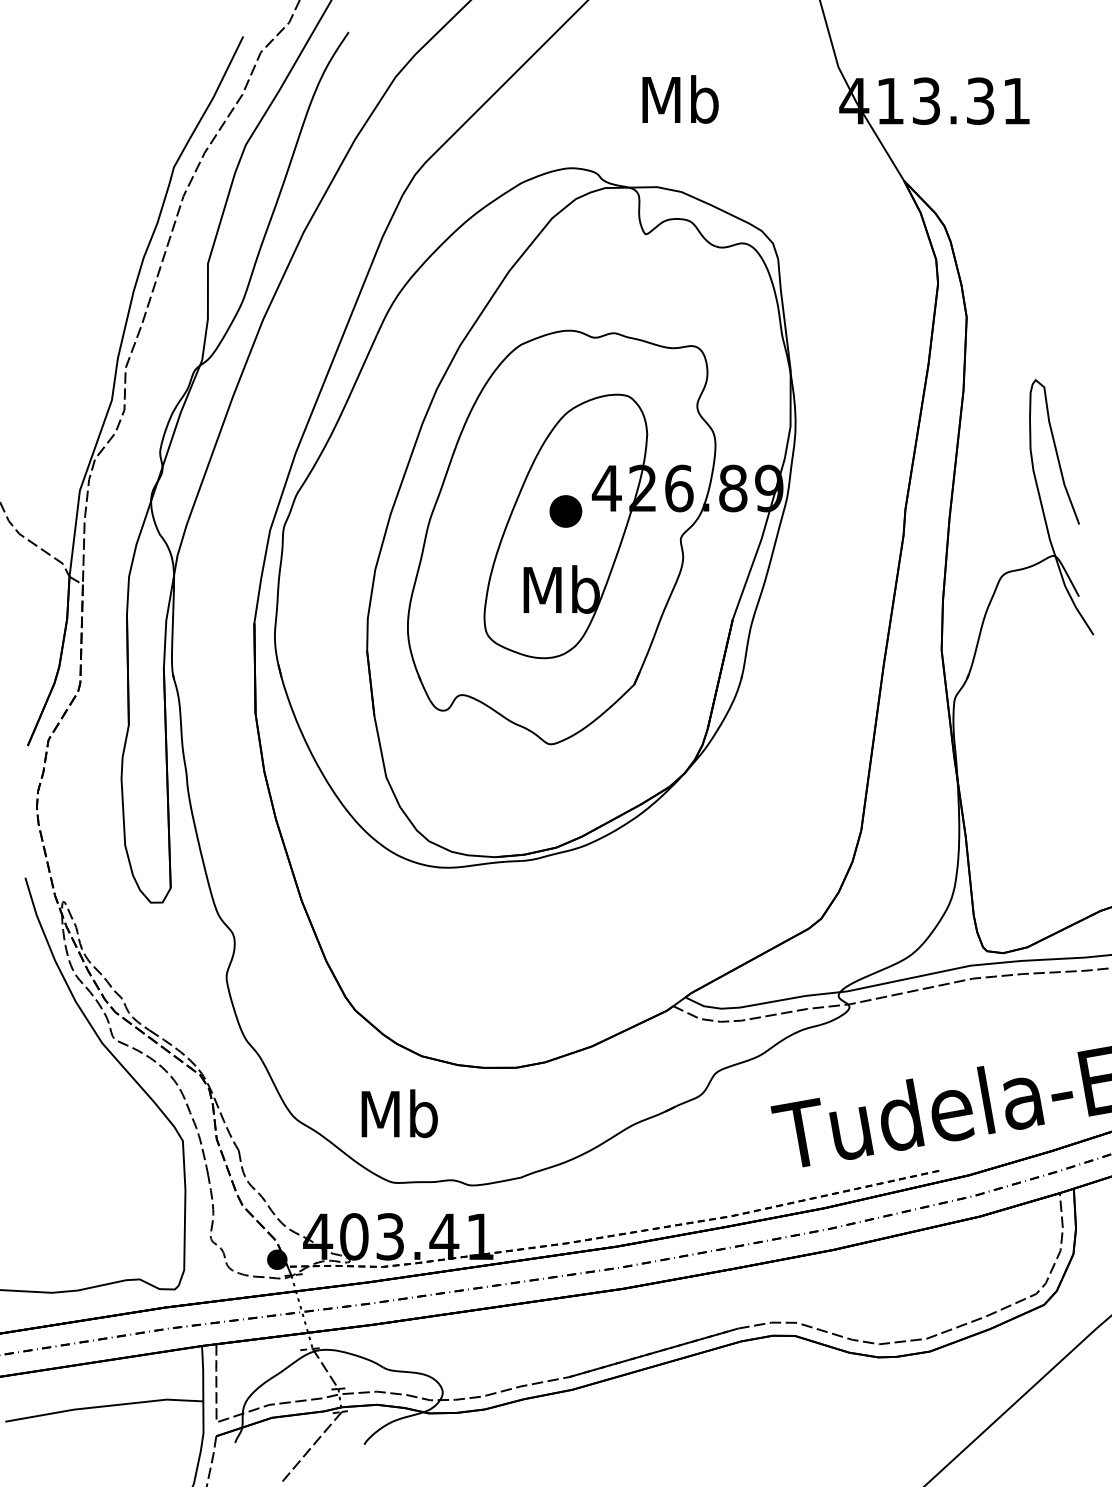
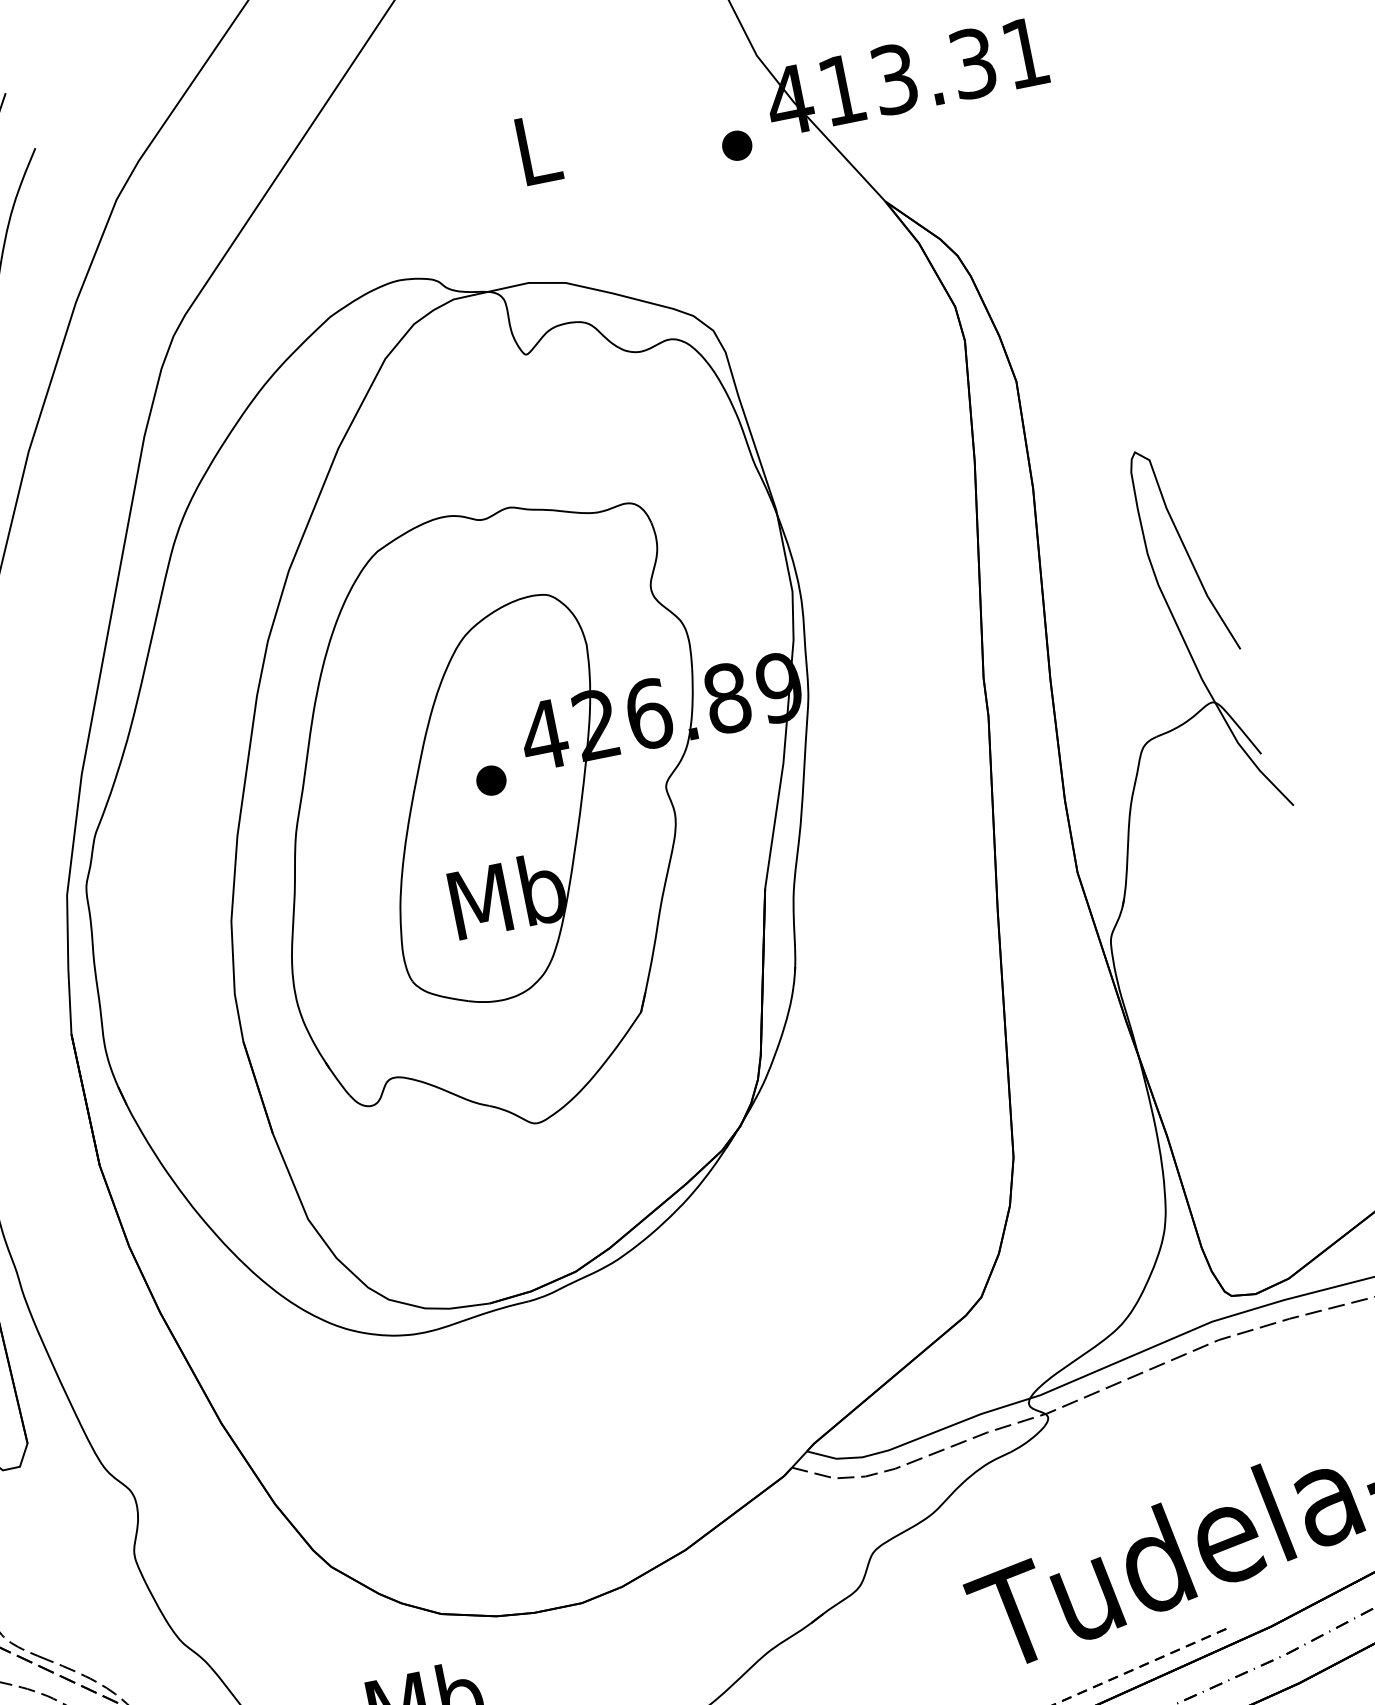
text: (680, 99) -> (536, 148), Mb -> L
part: (813, 124) -> (737, 146), added
part: (566, 511) -> (491, 780), size x0.62

